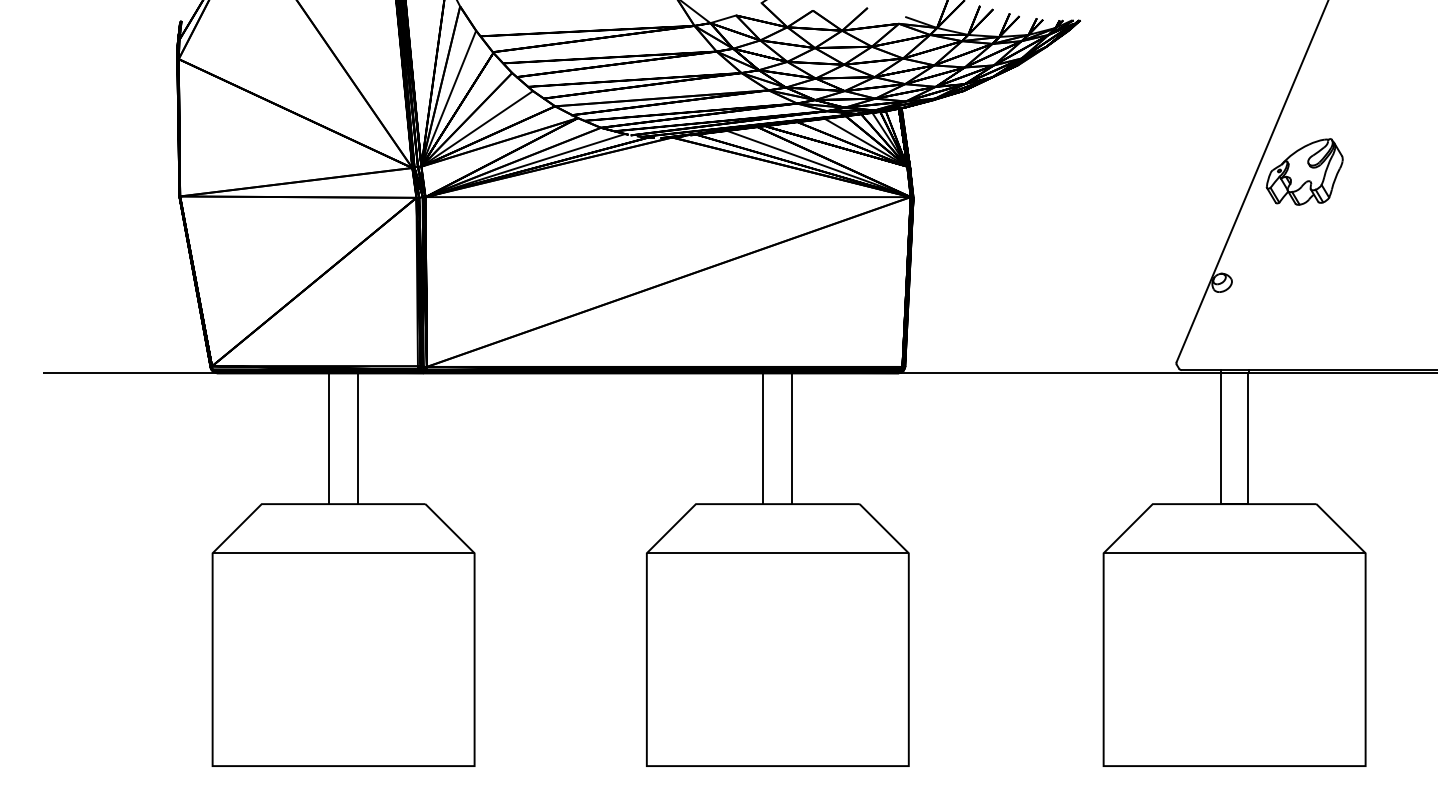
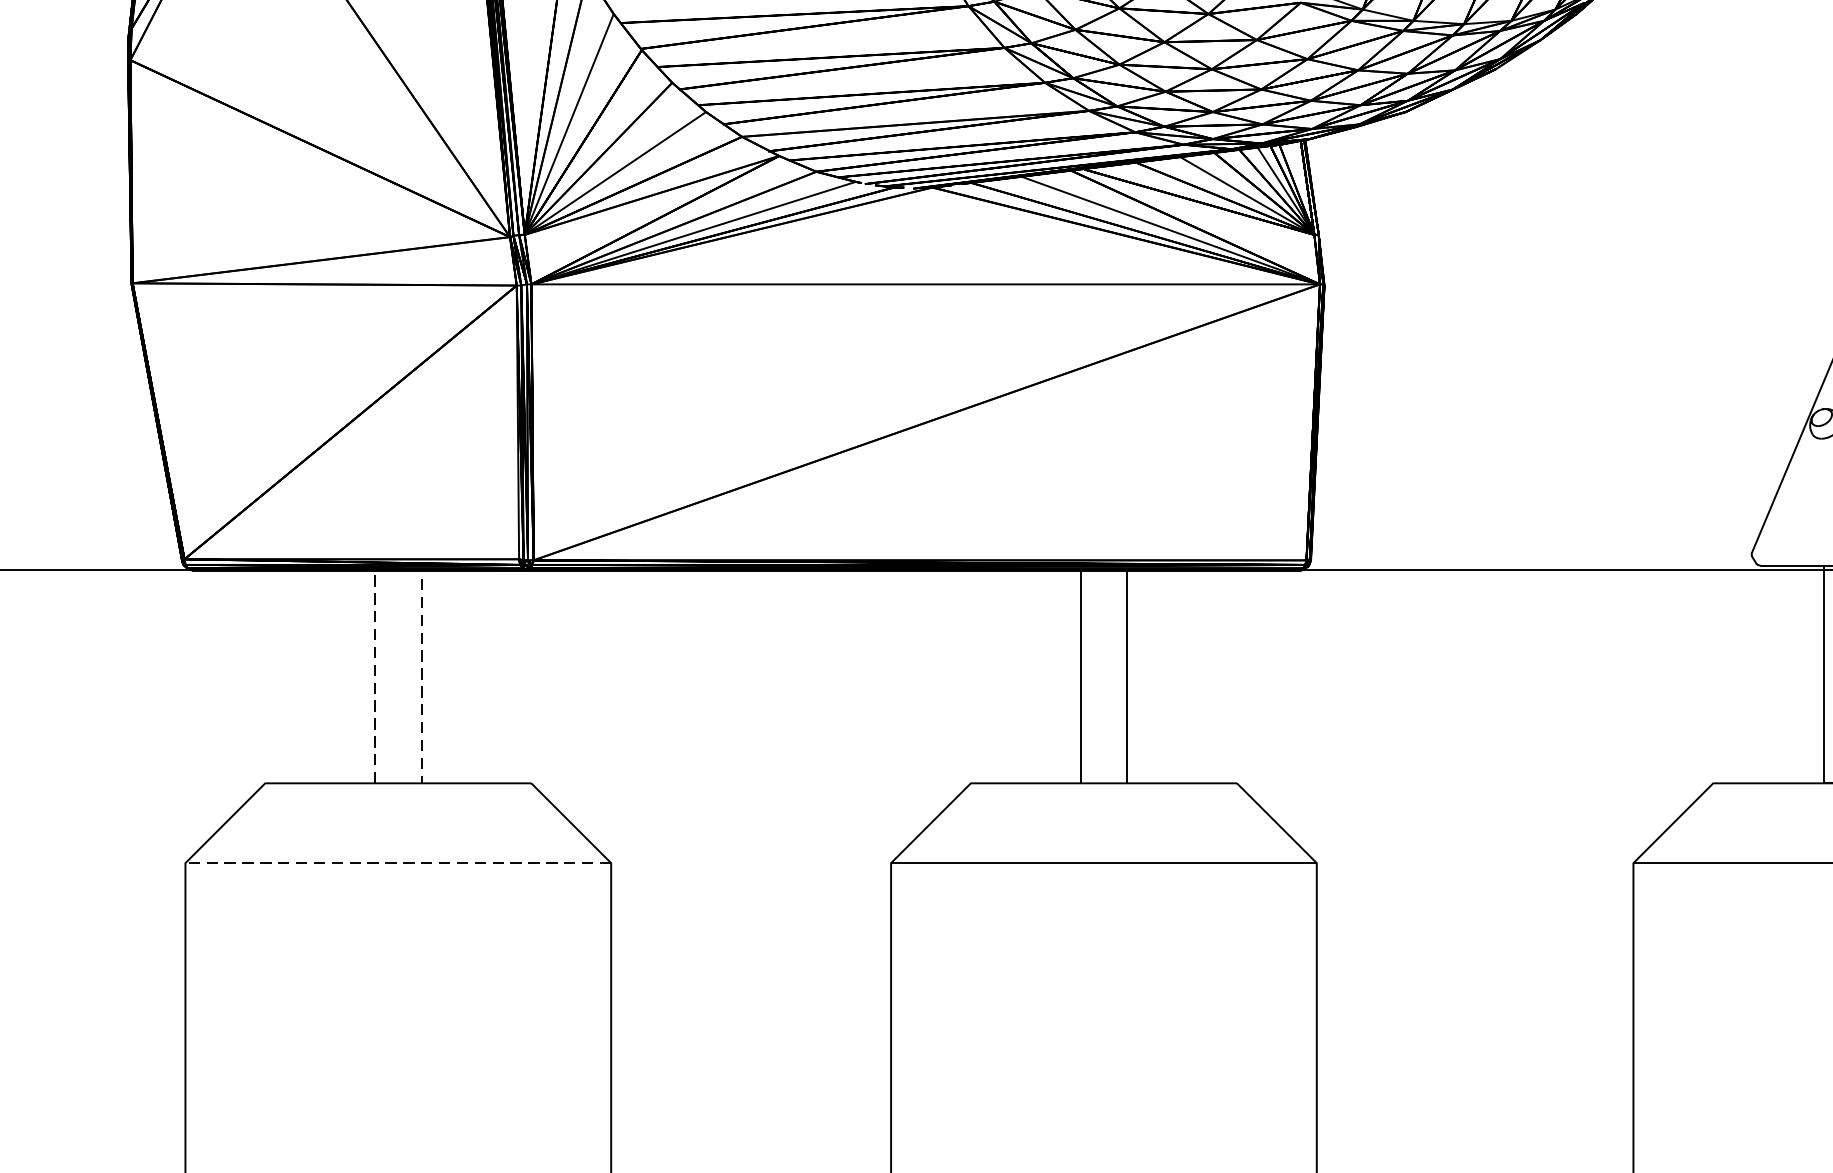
line: (344, 373) -> (399, 571), solid -> dashed
line: (343, 553) -> (398, 863), solid -> dashed

